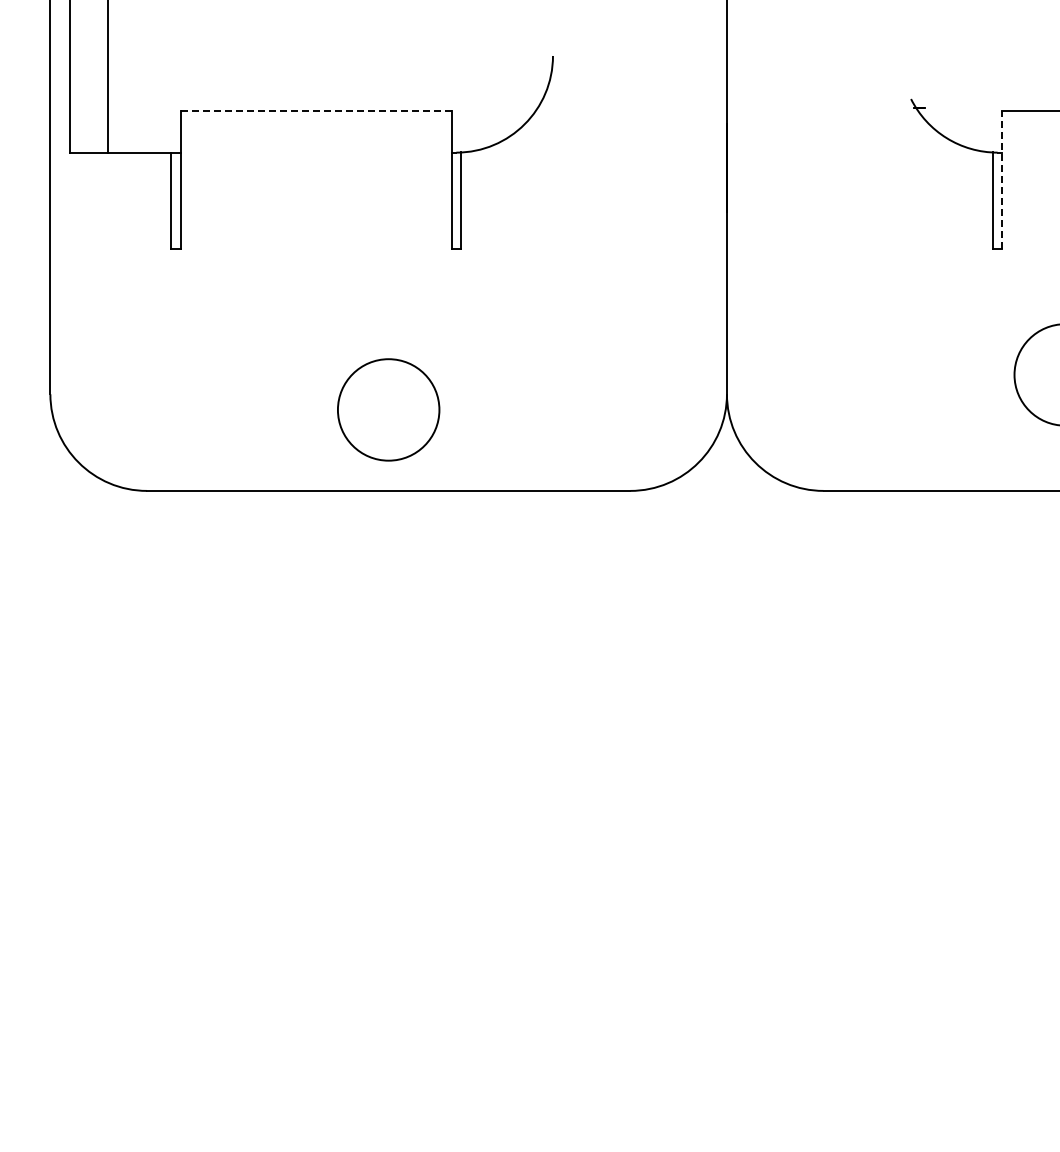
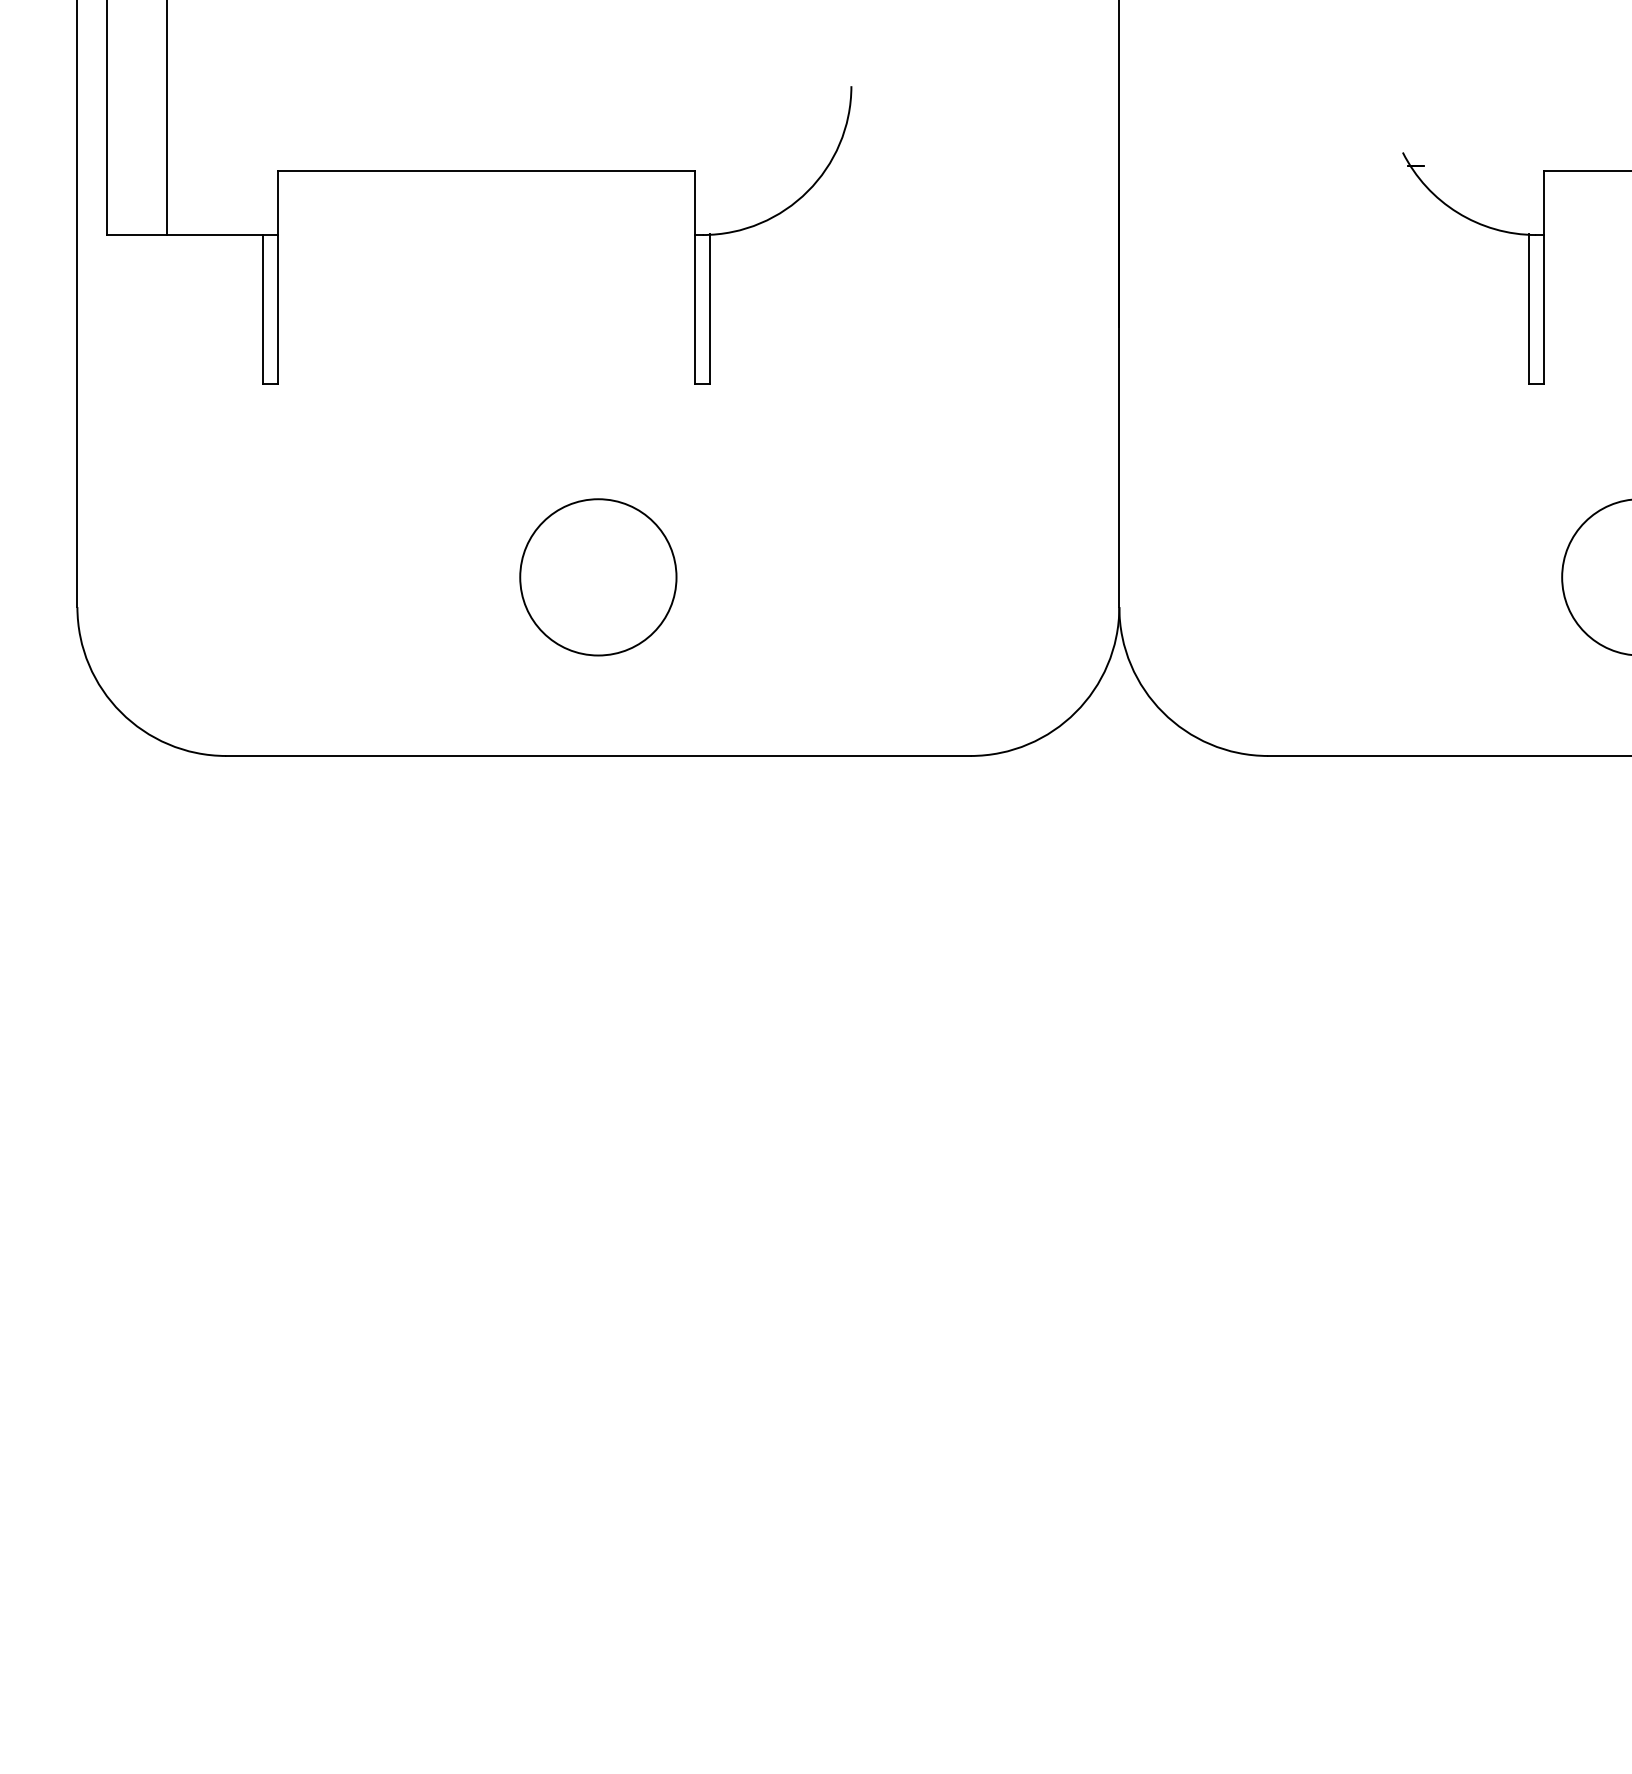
line: (316, 111) -> (487, 171), dashed -> solid
line: (1002, 179) -> (1543, 276), dashed -> solid
circle: (388, 409) -> (598, 576), moved

